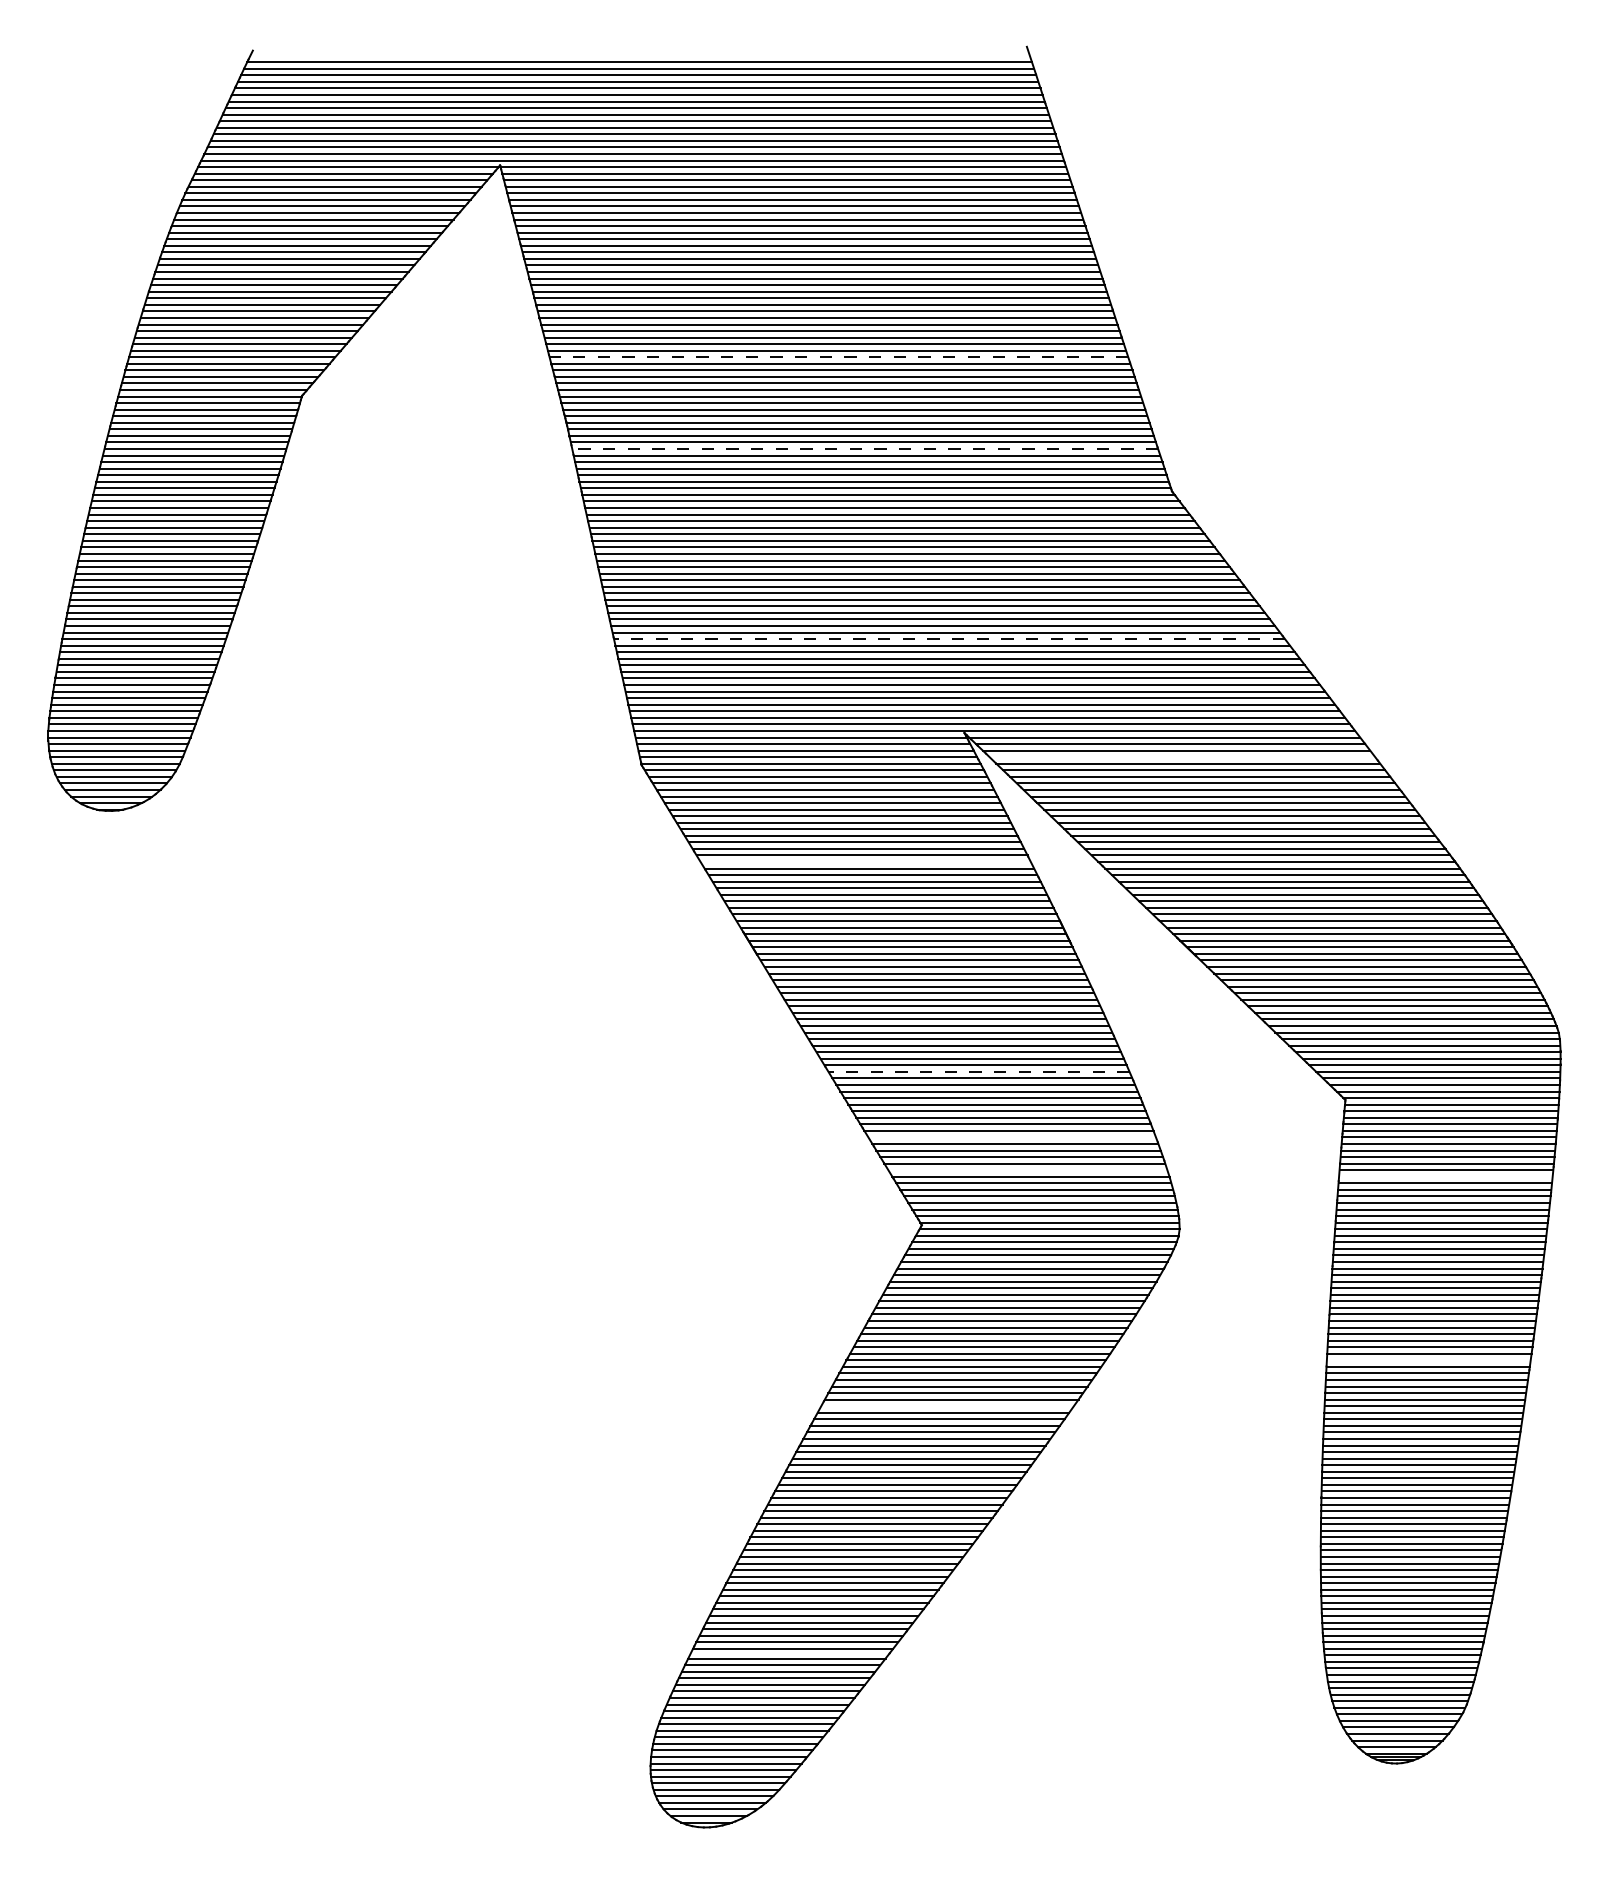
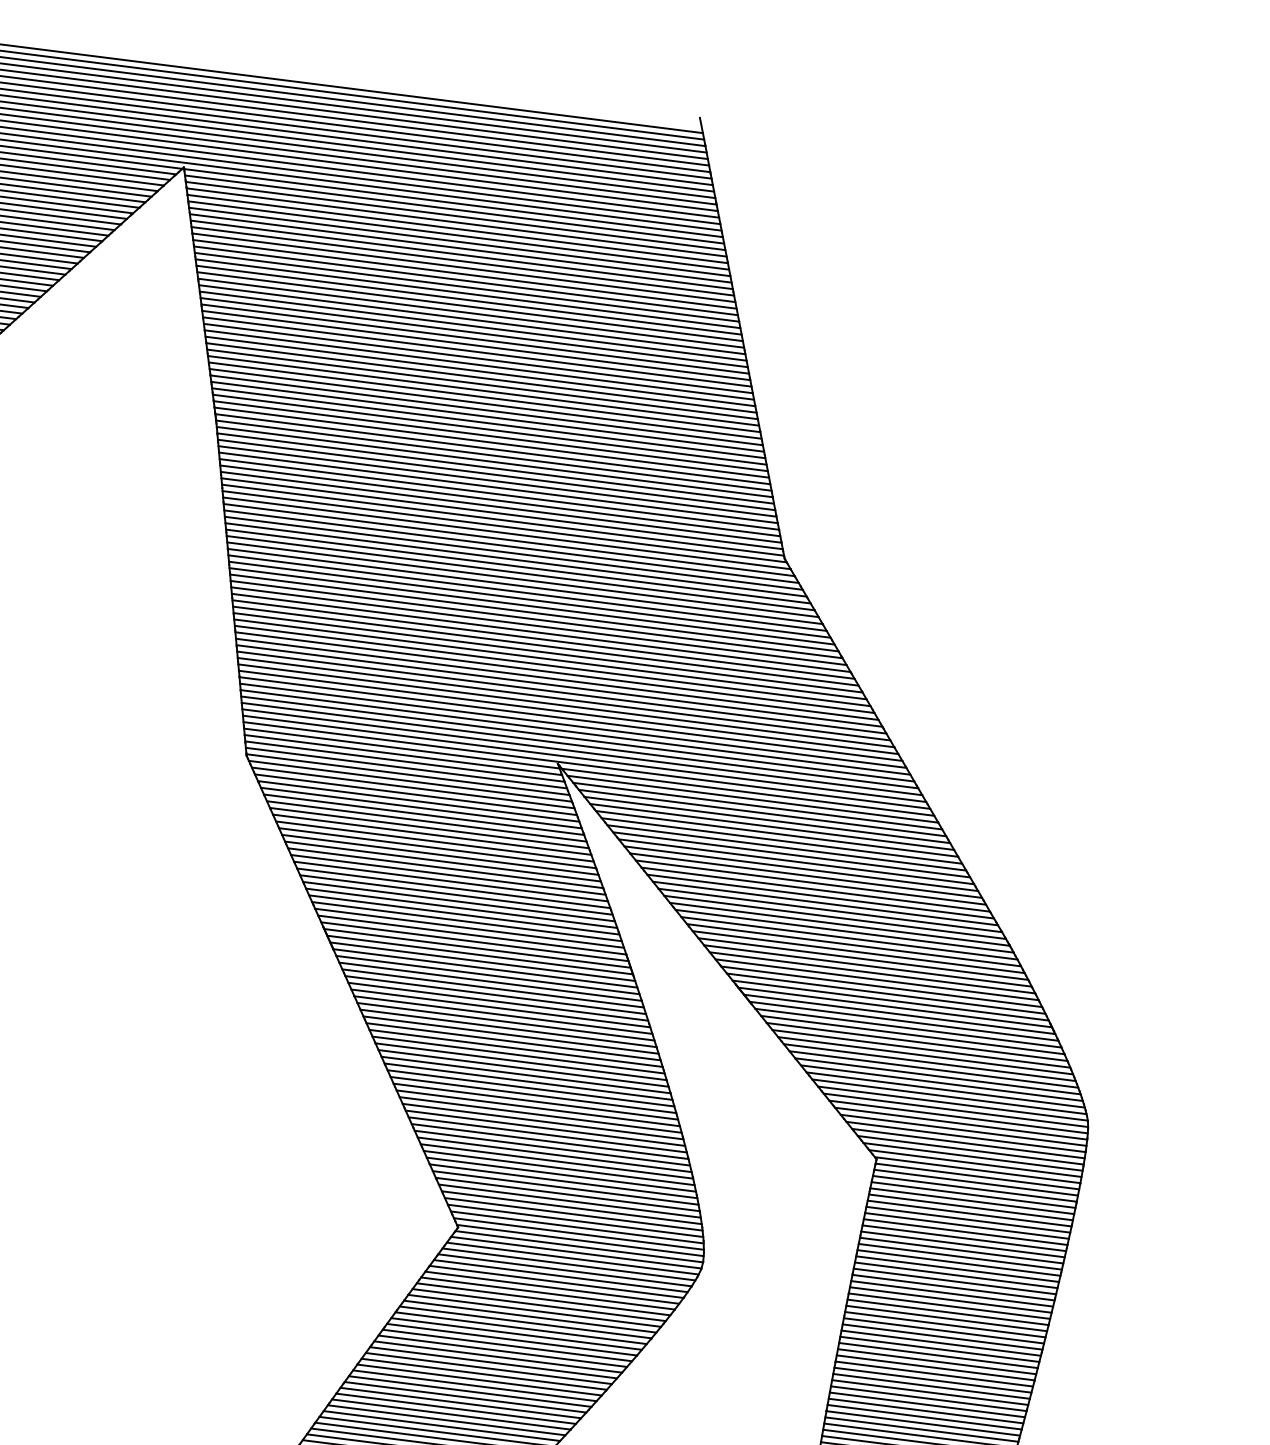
line: (838, 357) -> (483, 391), dashed -> solid
line: (865, 449) -> (497, 481), dashed -> solid
line: (949, 639) -> (554, 673), dashed -> solid
line: (1182, 757) -> (762, 813), added
line: (865, 862) -> (448, 875), added
line: (979, 1071) -> (531, 1088), dashed -> solid
line: (1012, 1137) -> (554, 1154), added
line: (1027, 1170) -> (565, 1188), added
line: (1445, 1176) -> (962, 1244), added
line: (1428, 1360) -> (924, 1417), added
line: (947, 1406) -> (460, 1403), added

